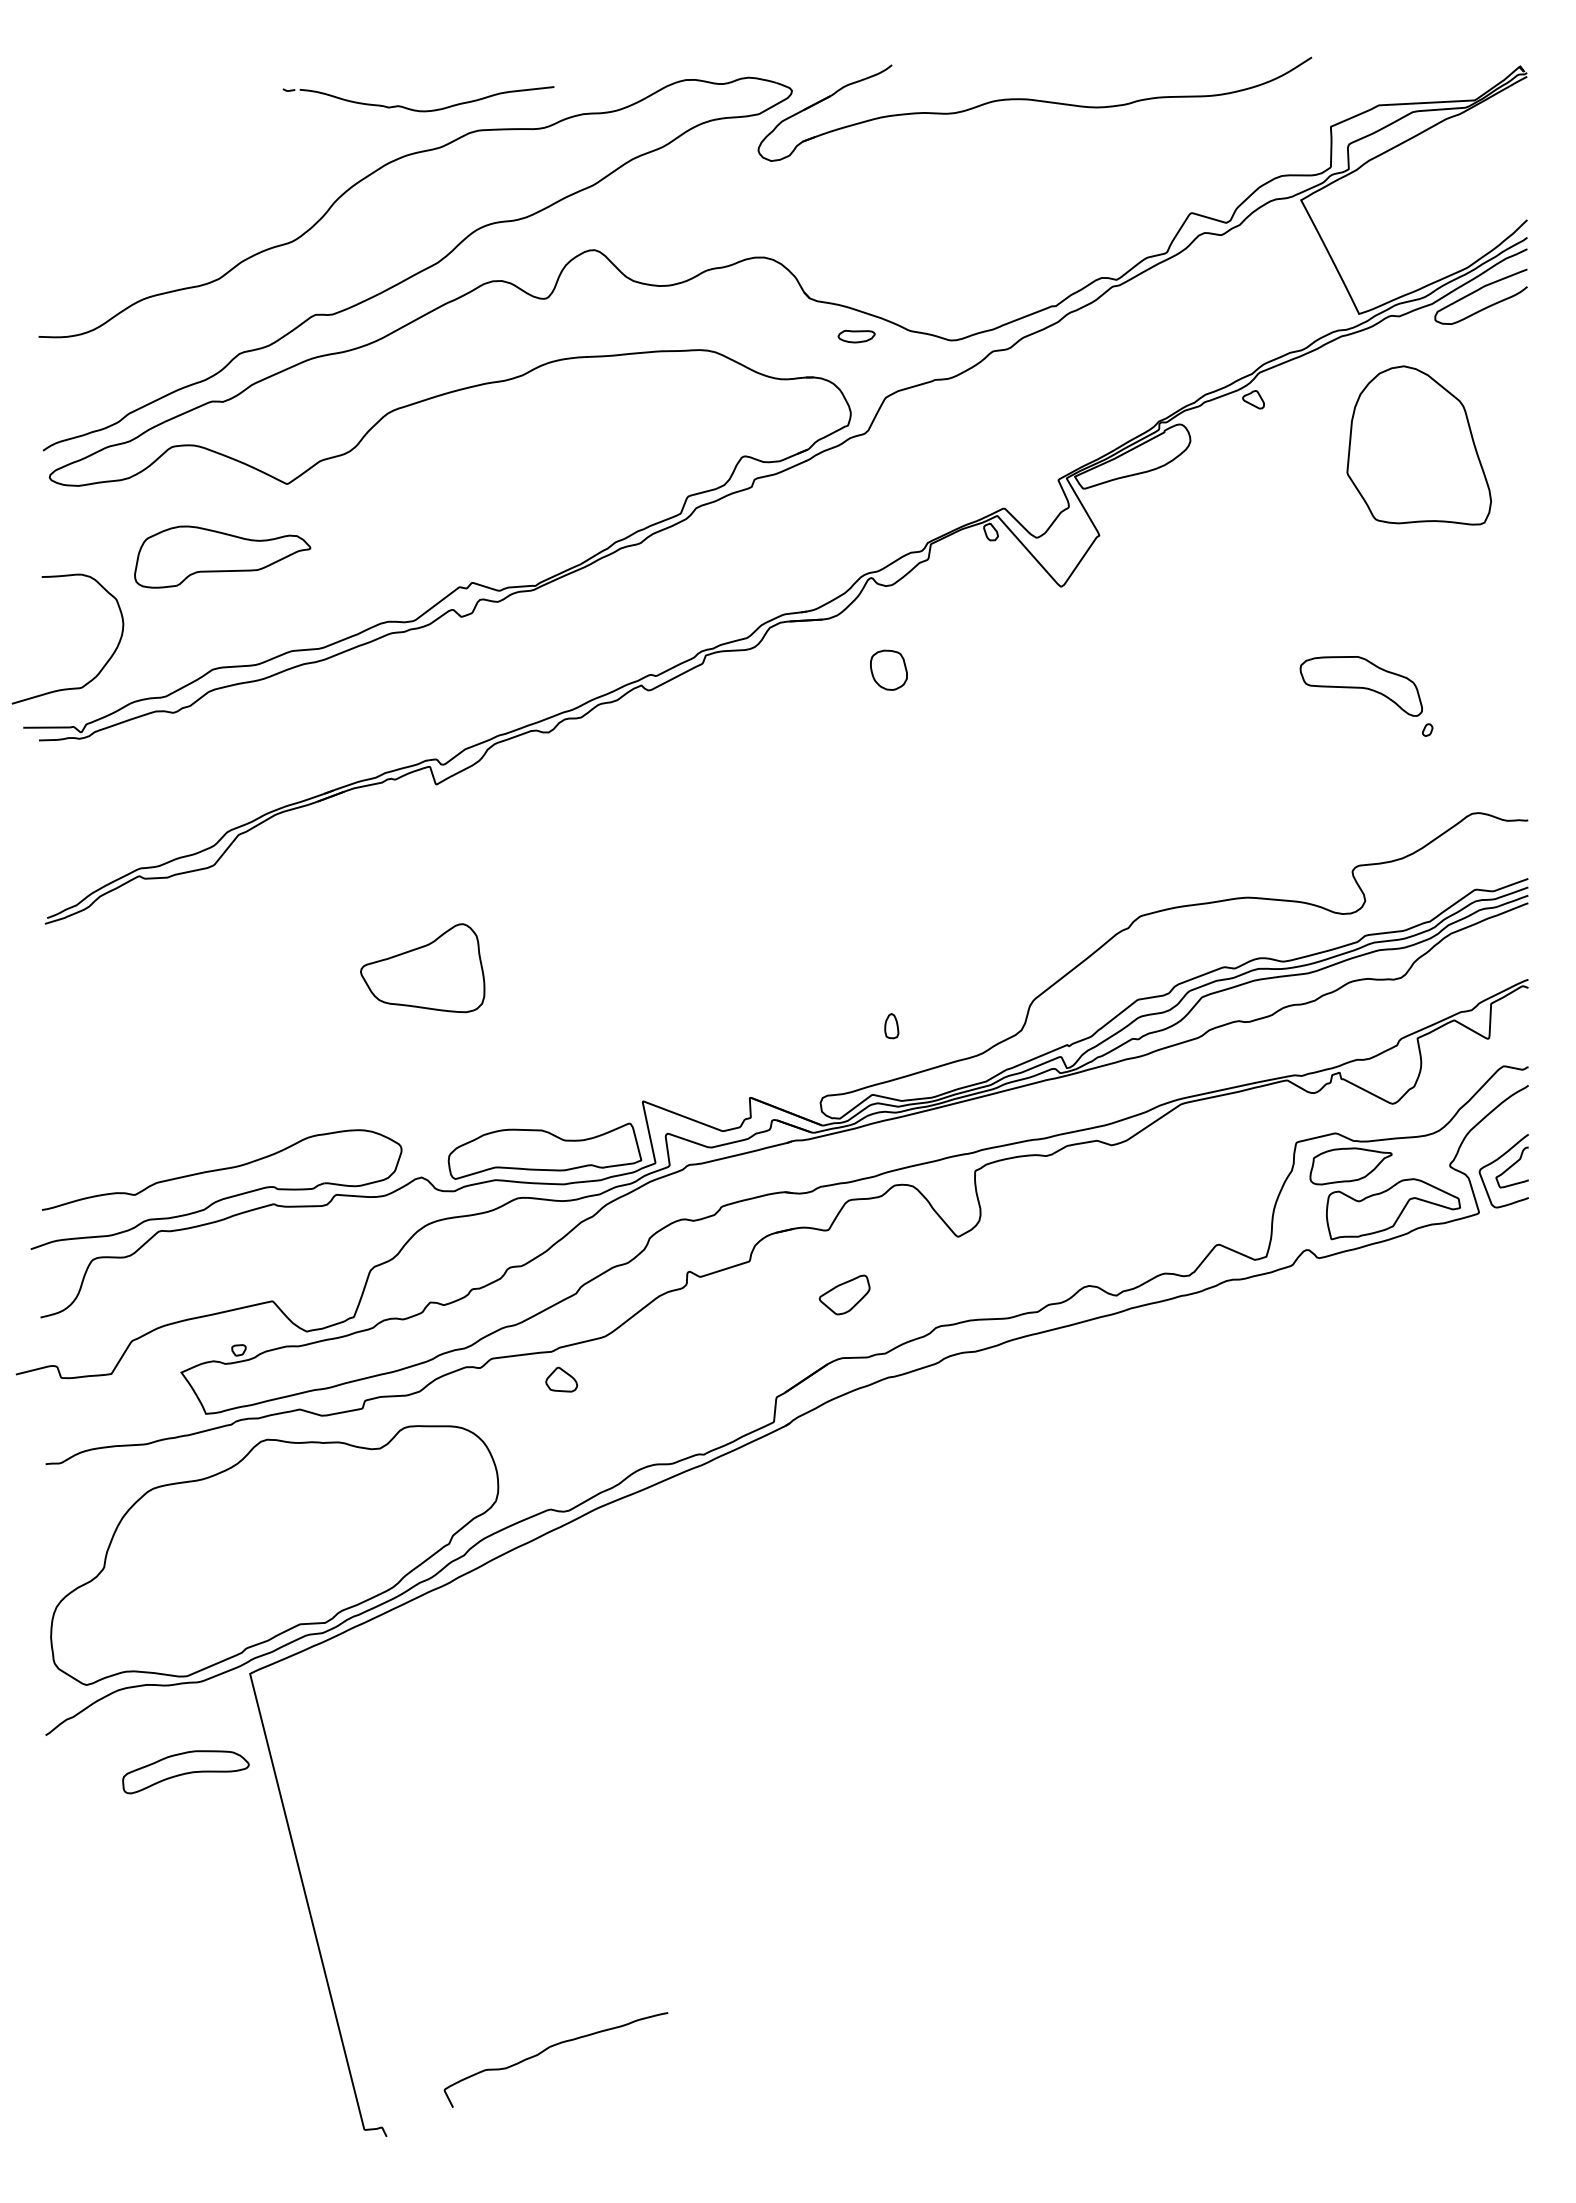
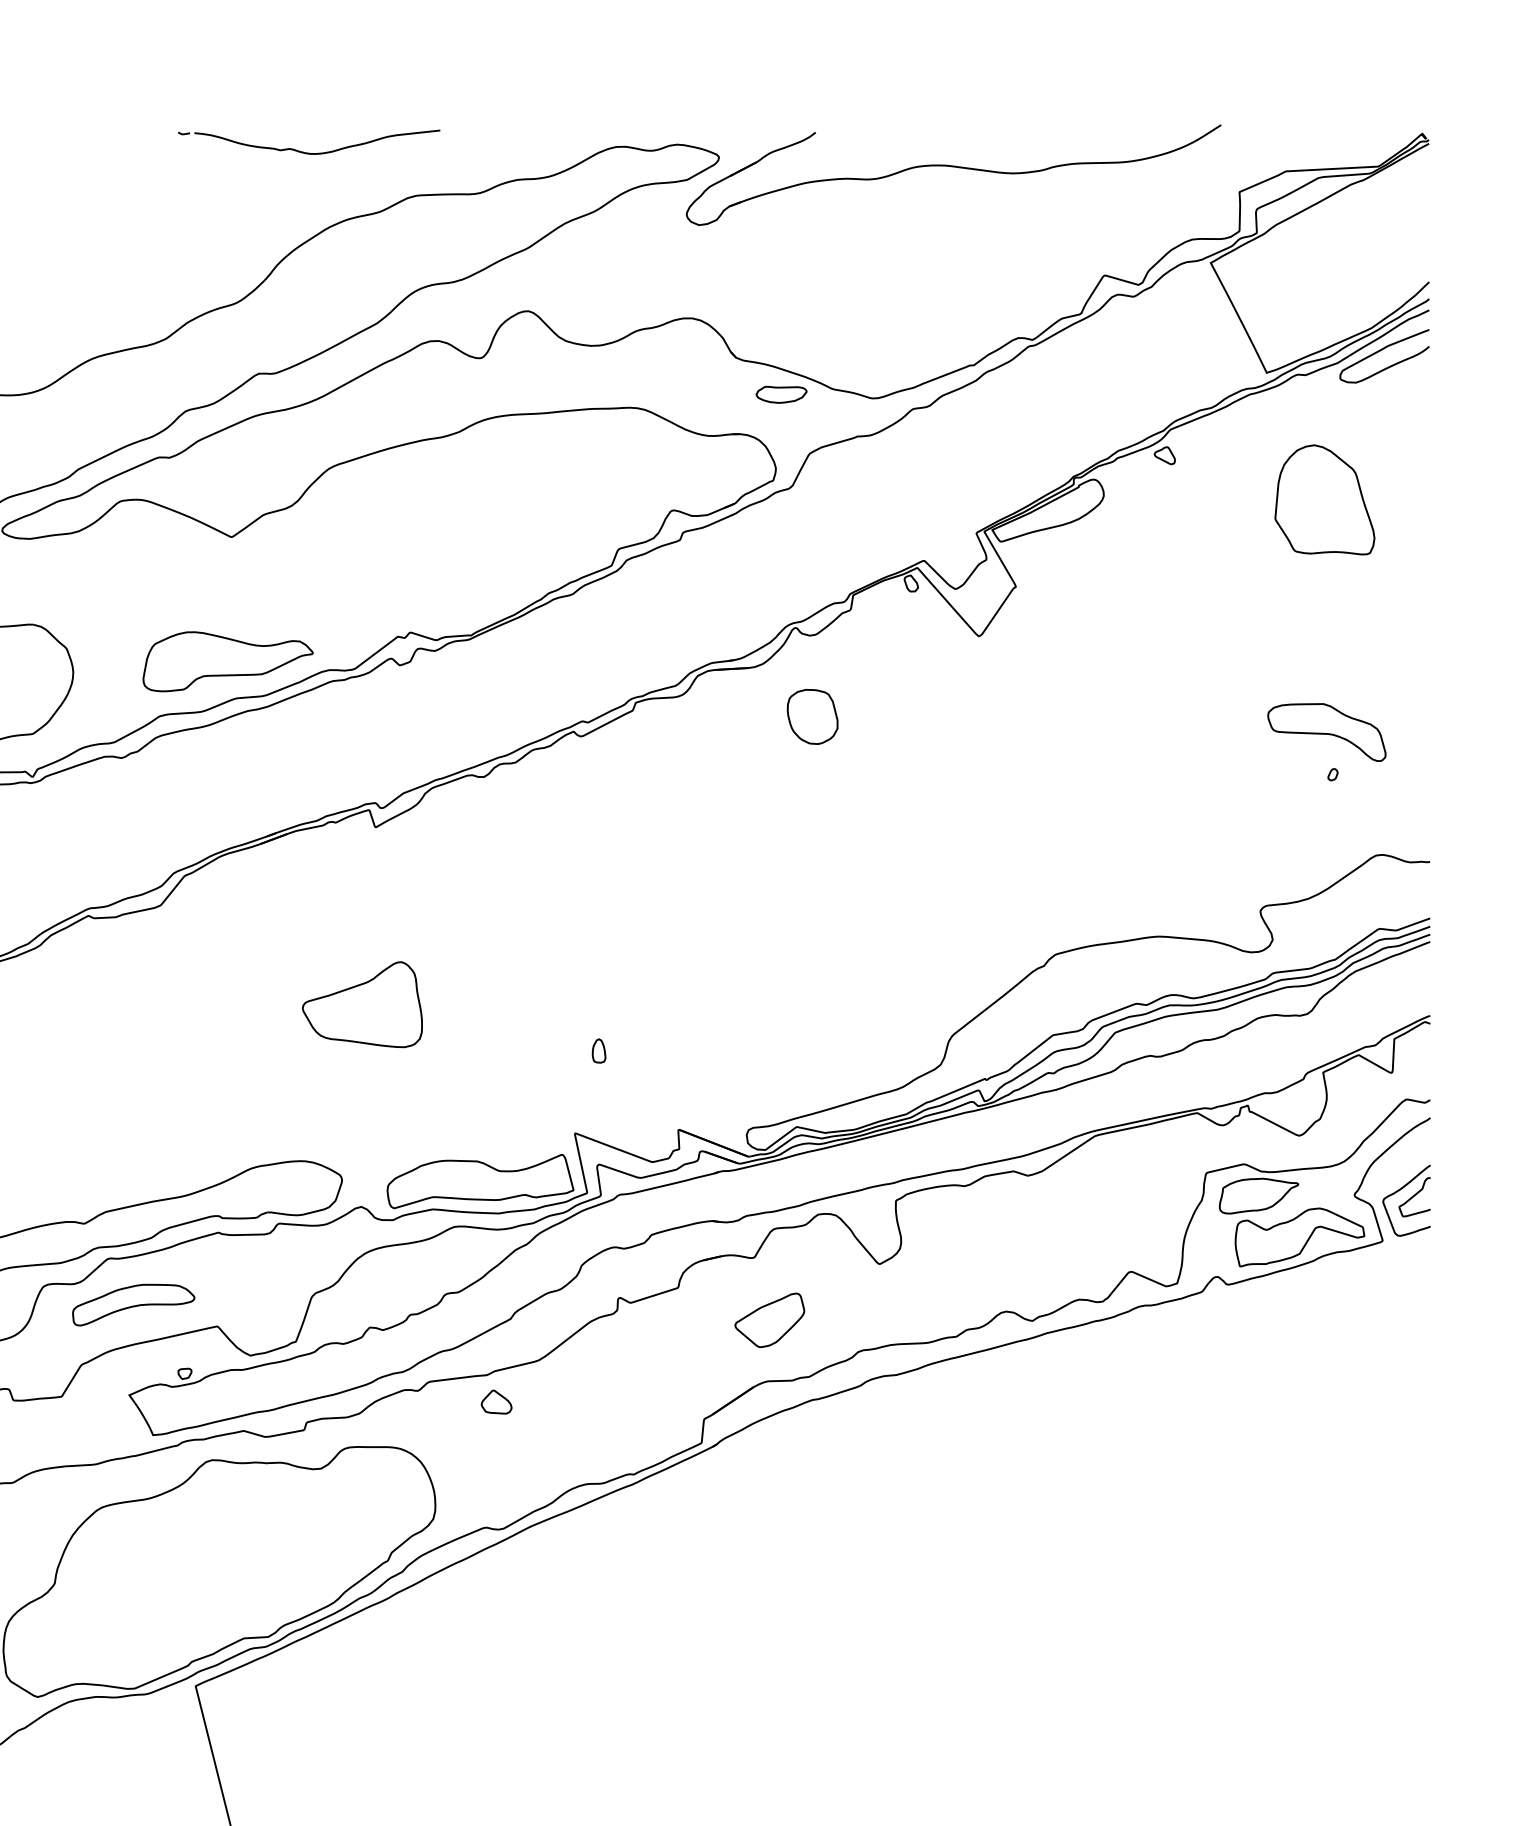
part: (416, 109) -> (307, 152), moved
part: (856, 336) -> (781, 394), size x1.43
part: (1419, 445) -> (1325, 499), size x0.71
part: (222, 556) -> (227, 661), moved
part: (888, 670) -> (812, 717), size x1.43
part: (1360, 686) -> (1326, 732), moved
part: (891, 1026) -> (598, 1051), moved
part: (844, 1294) -> (769, 1319), size x1.43
part: (185, 1772) -> (133, 1305), moved

